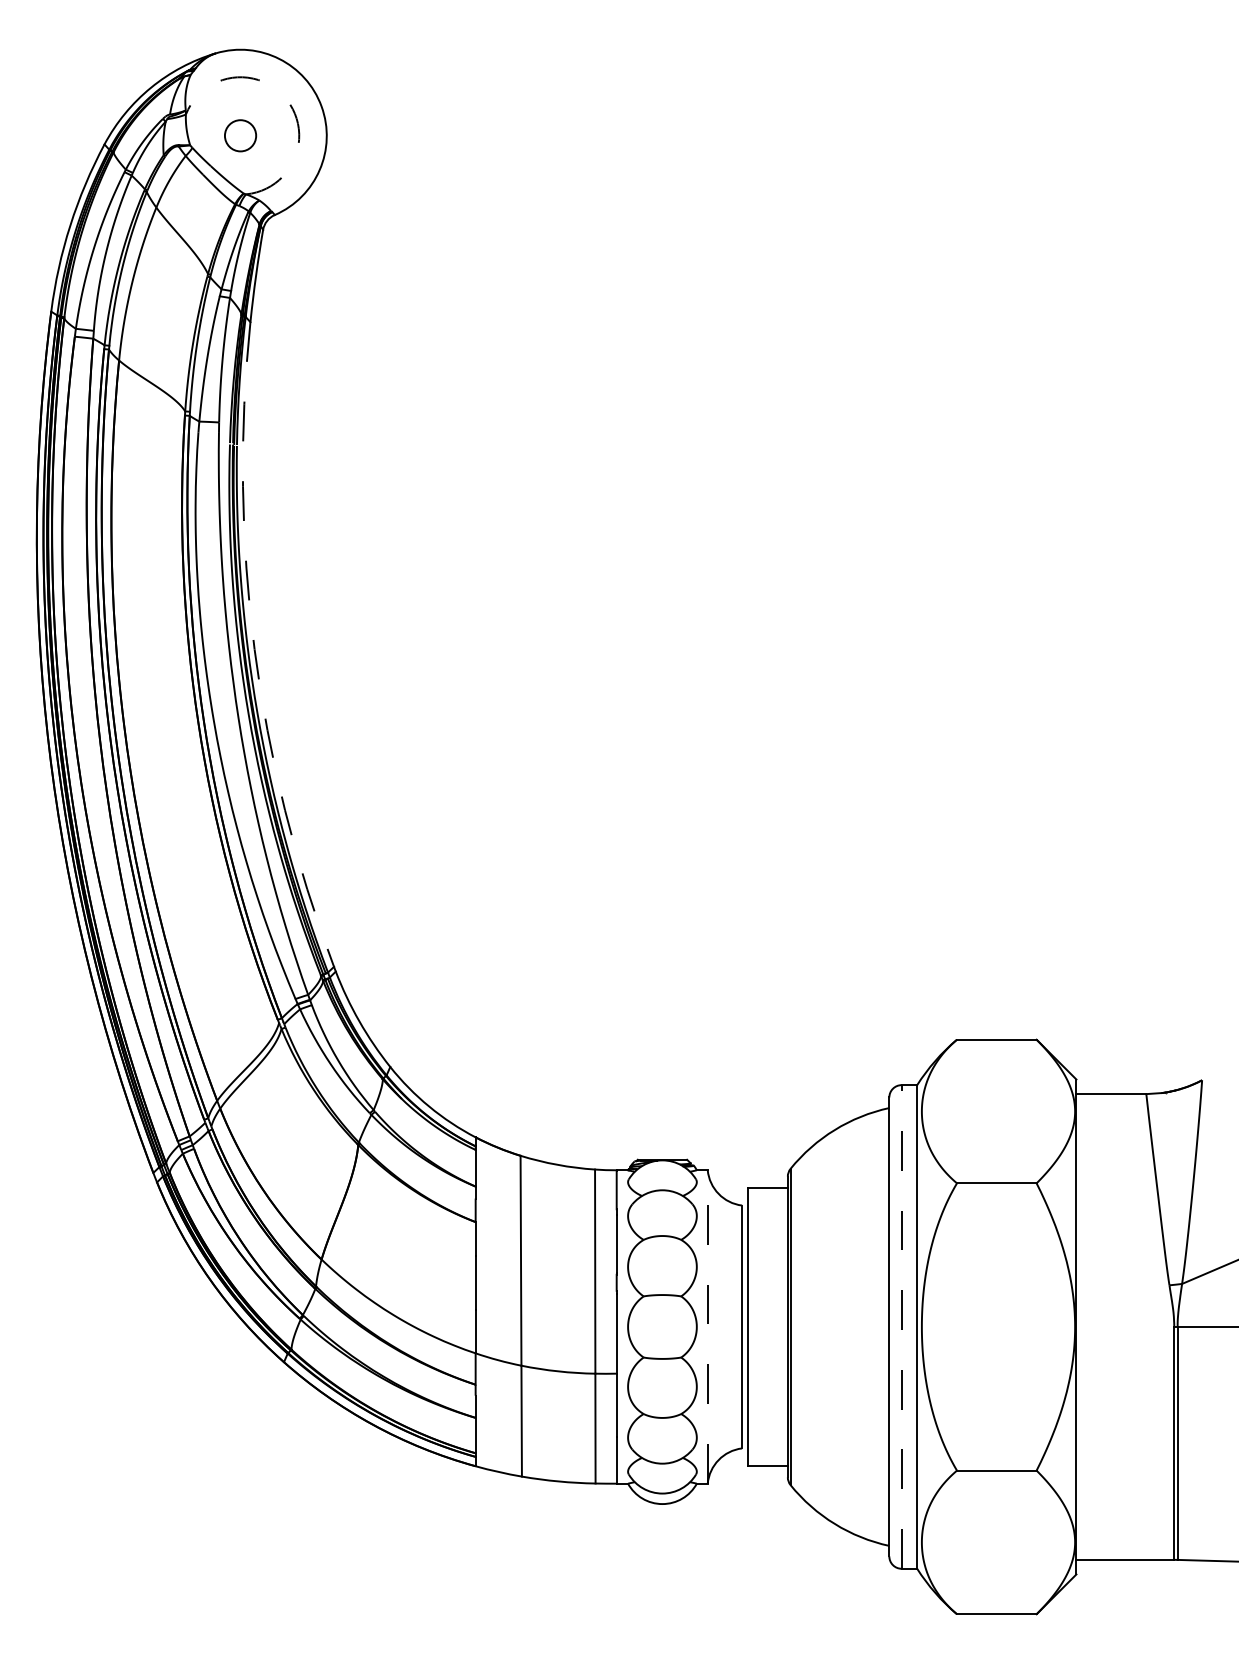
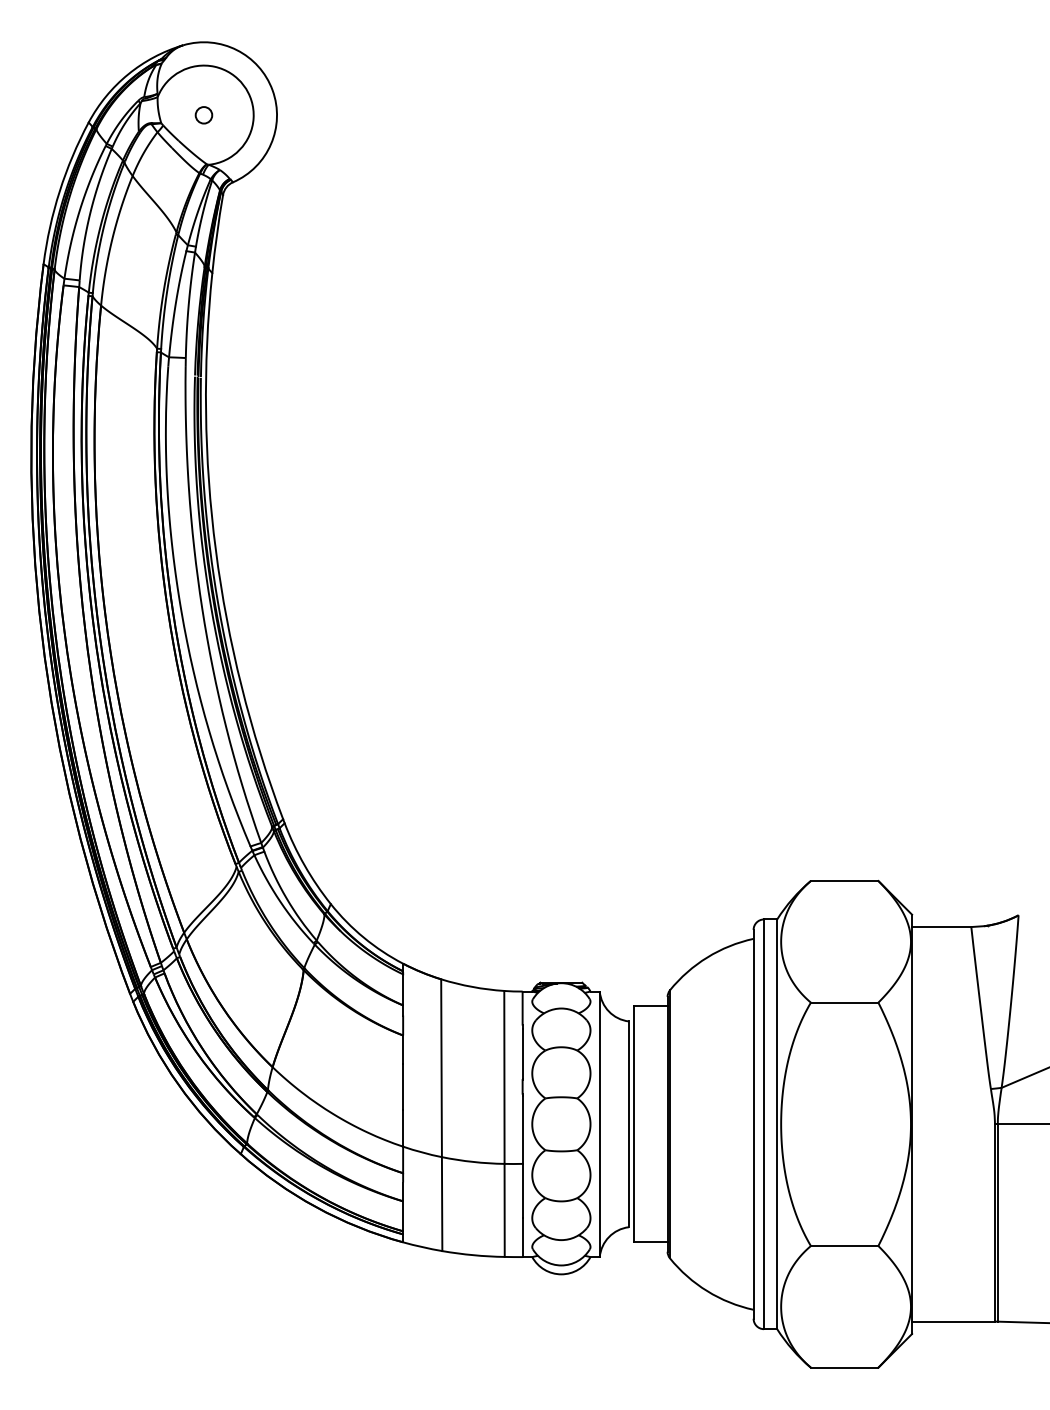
arc: (287, 100) -> (243, 85), dashed -> solid
circle: (240, 136) -> (203, 115), size x0.62
arc: (254, 649) -> (215, 550), dashed -> solid
line: (707, 1327) -> (599, 1124), dashed -> solid
line: (902, 1327) -> (764, 1124), dashed -> solid

